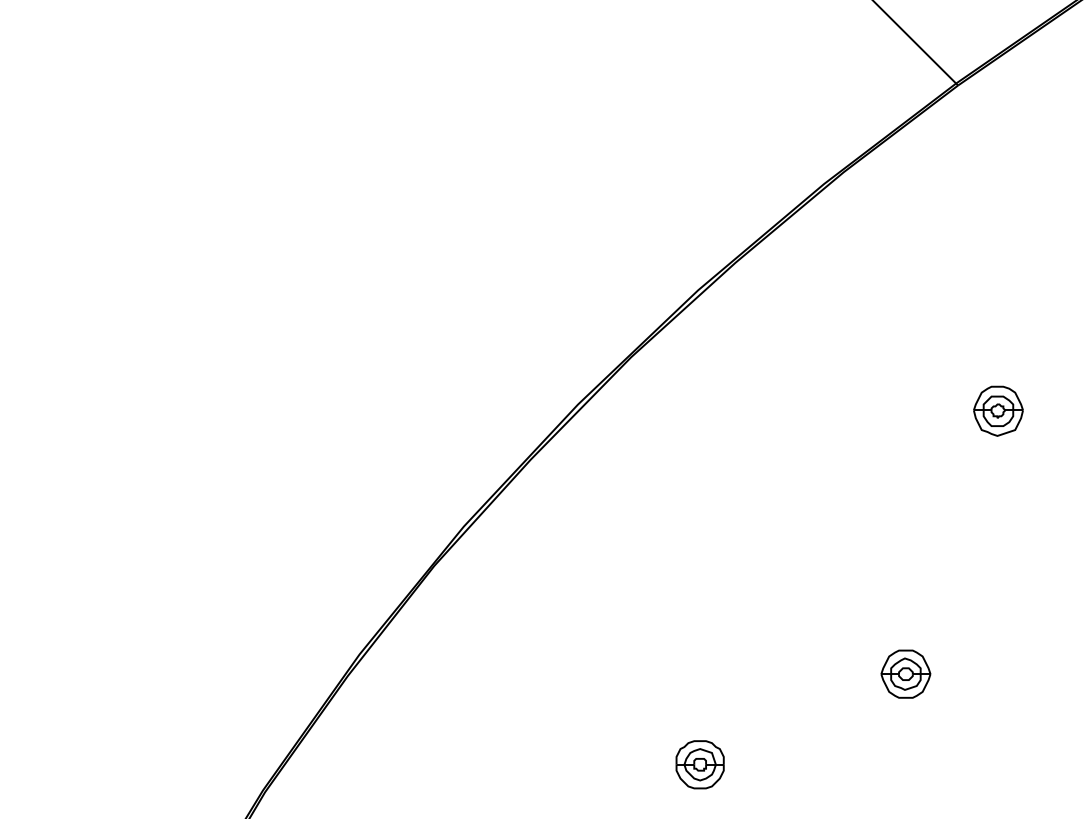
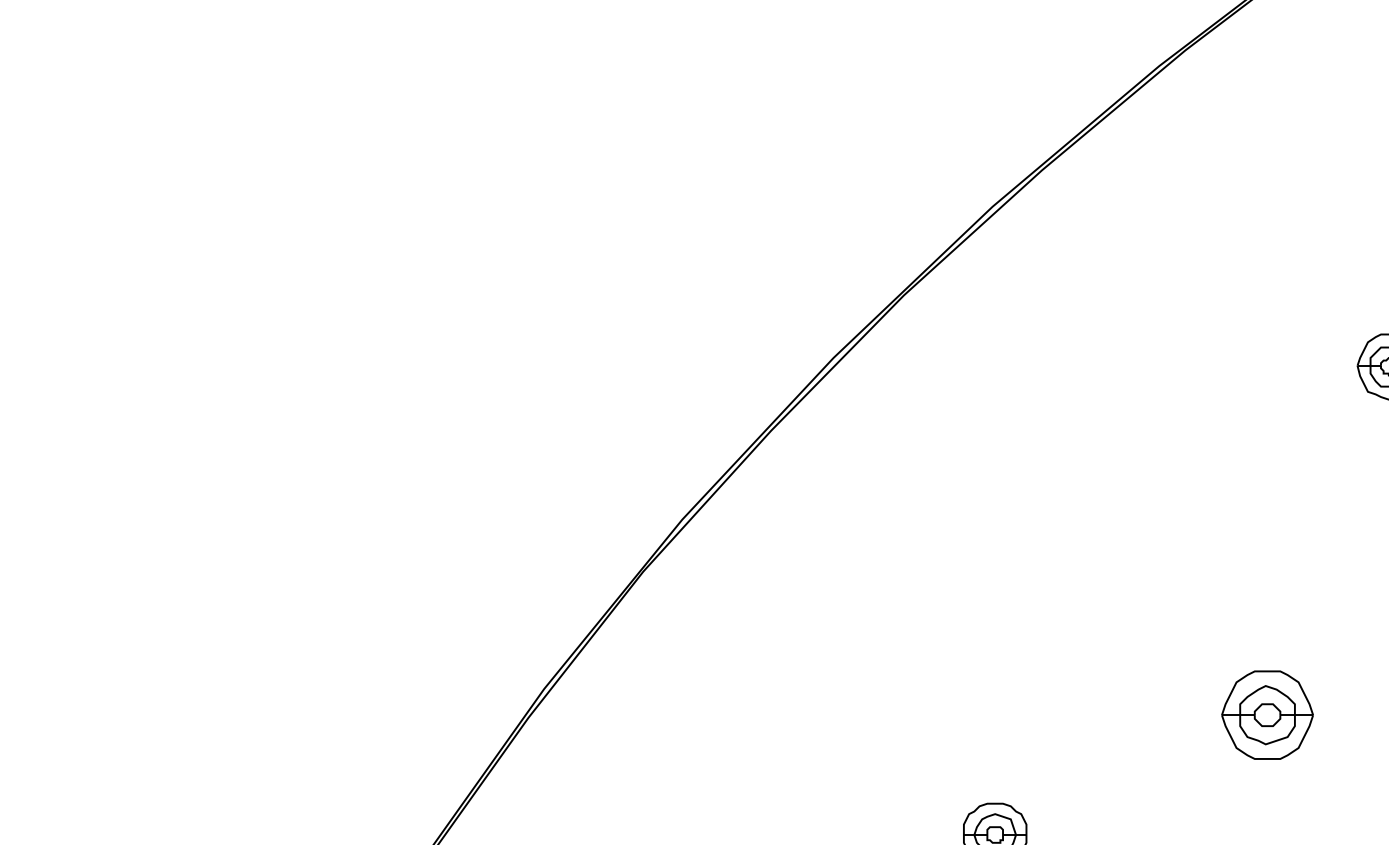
part: (905, 673) -> (1267, 714), size x1.4

